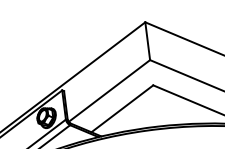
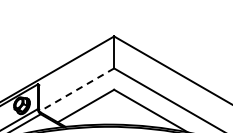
line: (108, 91) -> (76, 90), solid -> dashed

